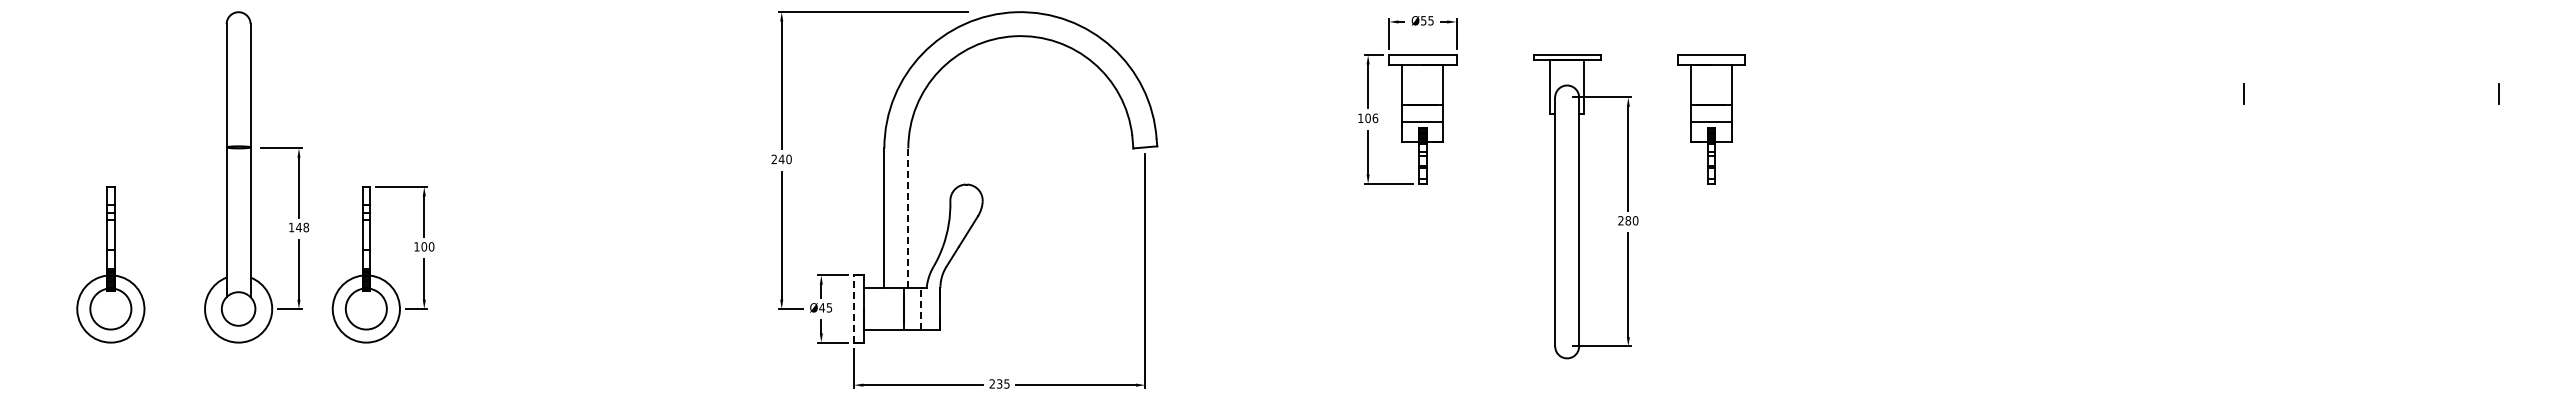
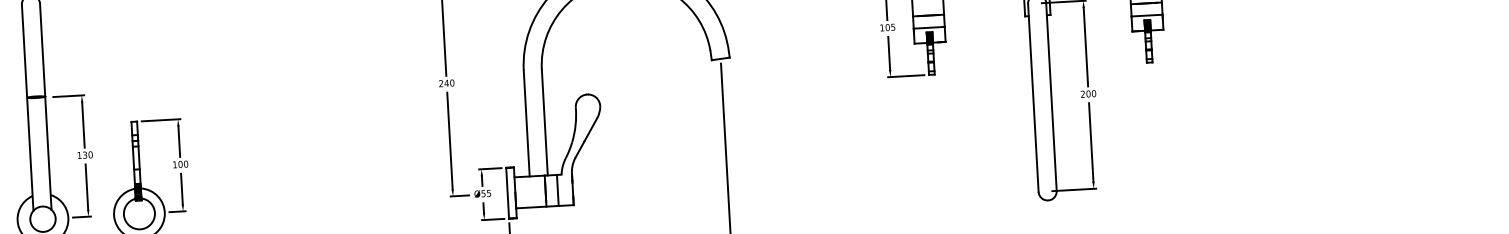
text: (1375, 118) -> (893, 27), 106 -> 105
line: (908, 217) -> (544, 121), dashed -> solid
text: (1628, 220) -> (1088, 93), 280 -> 200
text: (302, 227) -> (87, 155), 148 -> 130
text: (822, 307) -> (483, 193), Ø45 -> Ø55
line: (854, 309) -> (508, 193), dashed -> solid
line: (920, 309) -> (557, 190), dashed -> solid

